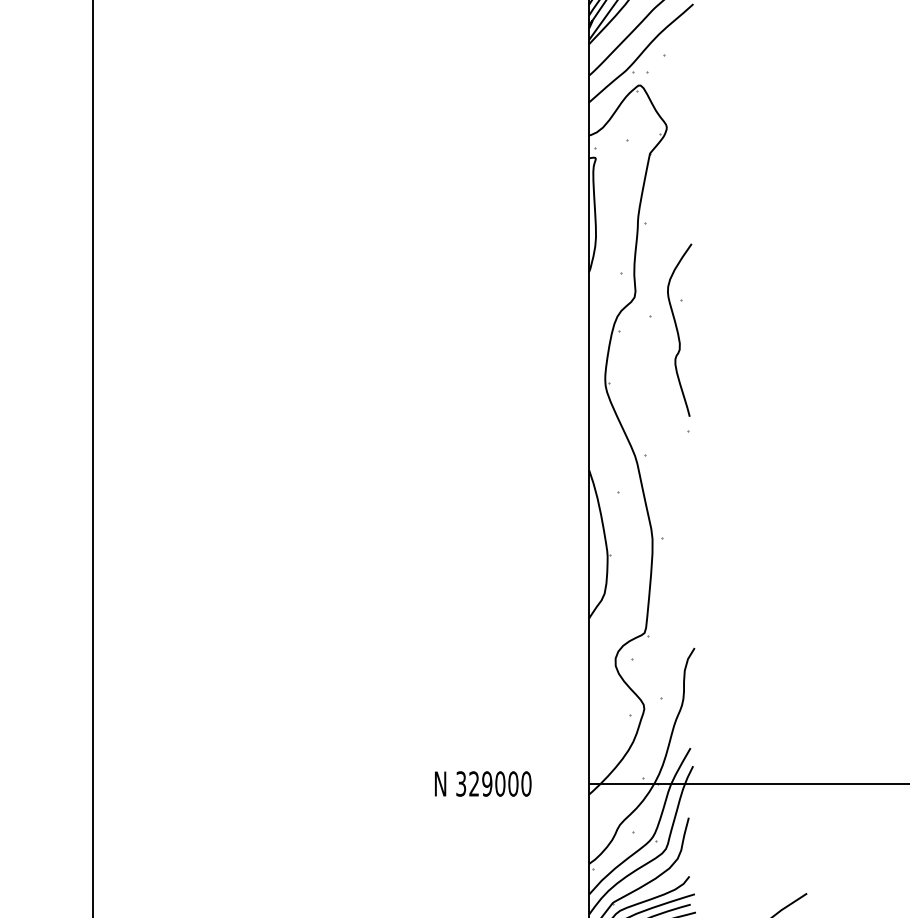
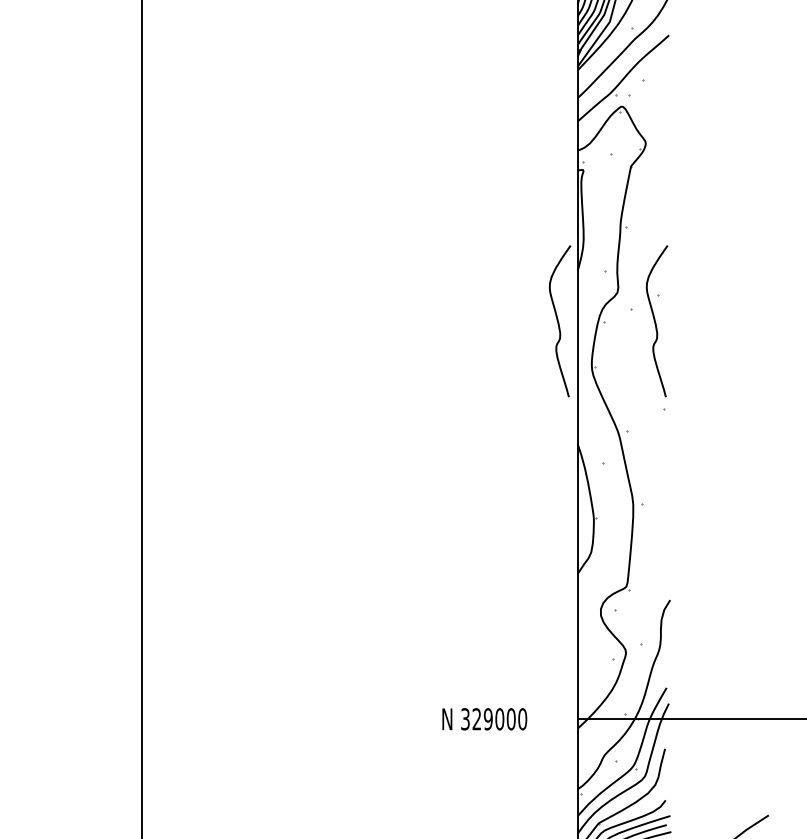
curve: (567, 330) -> (558, 321), added

